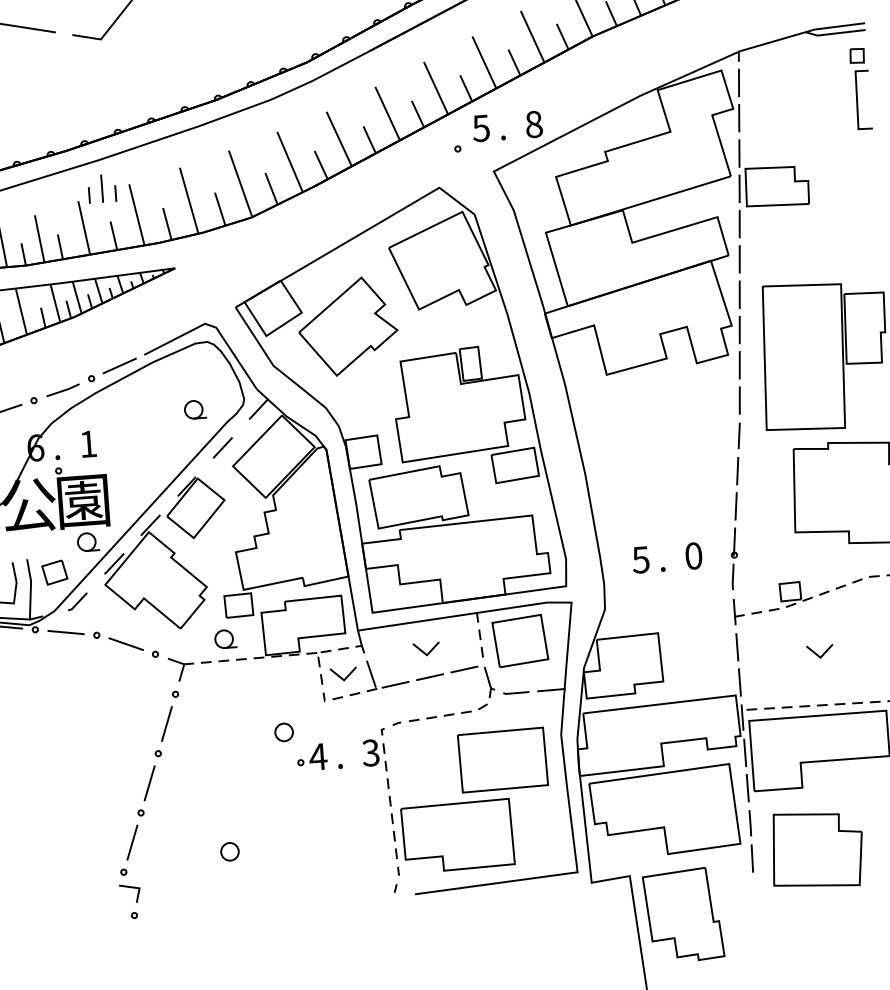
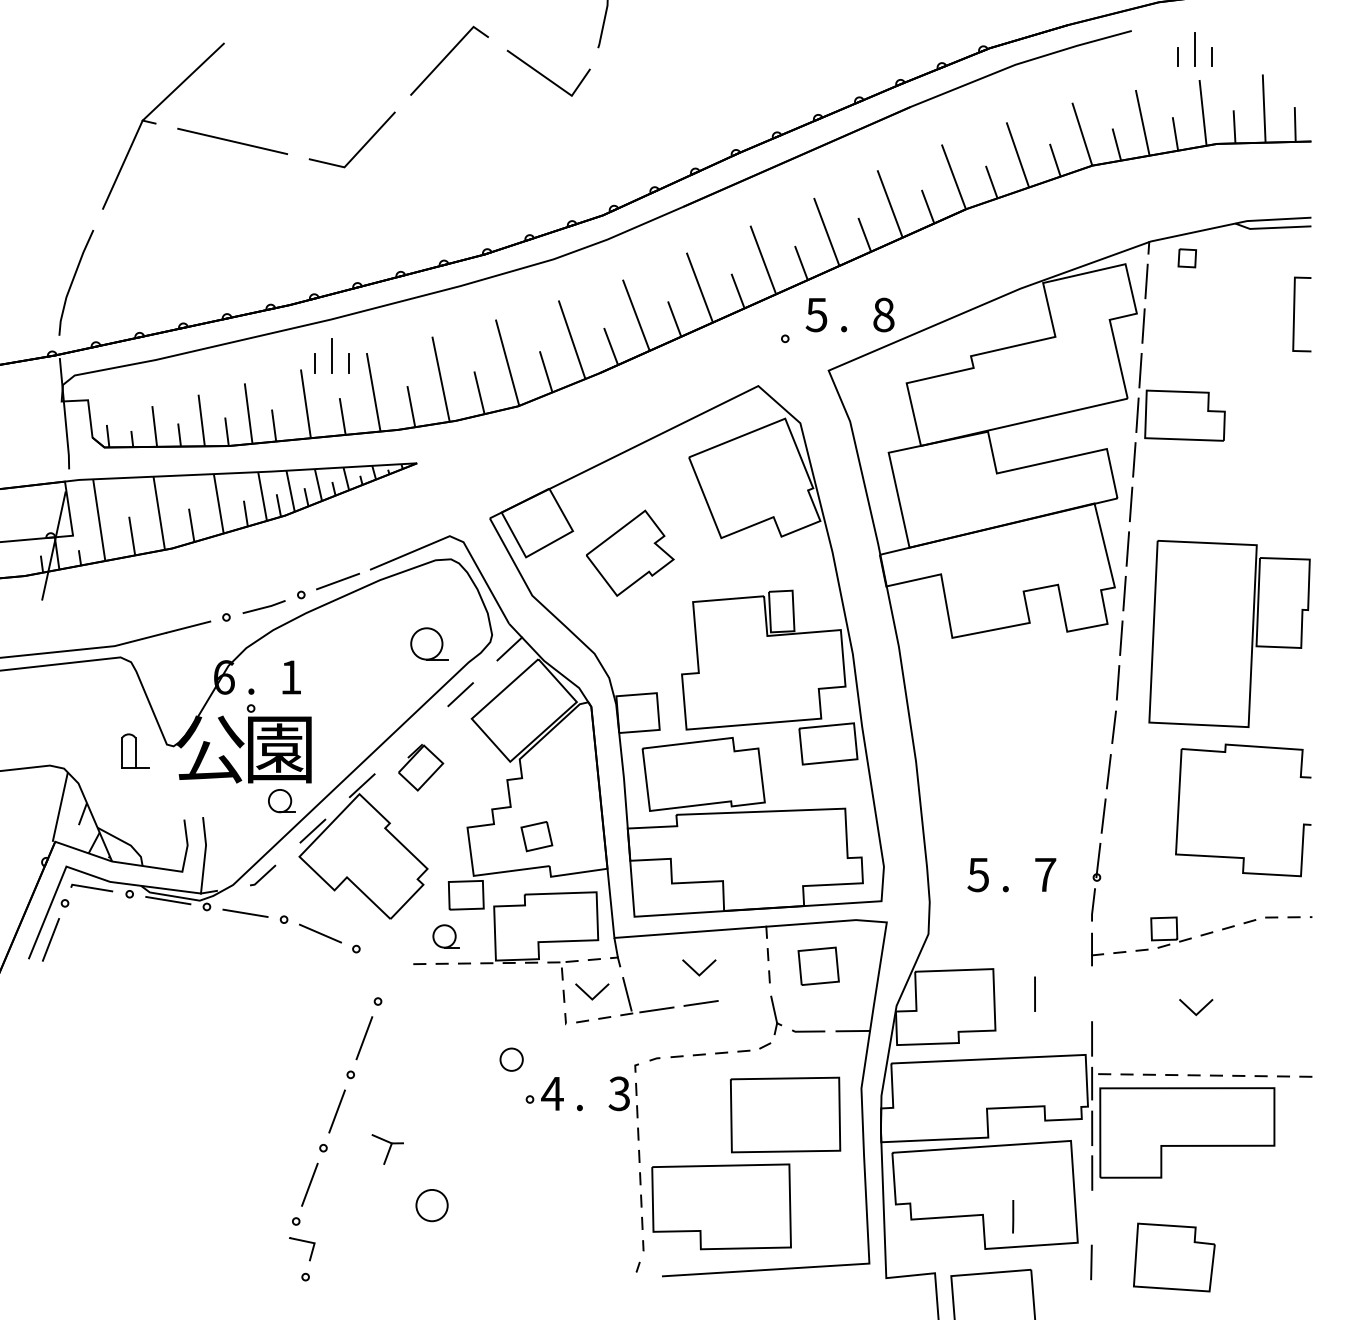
part: (856, 56) -> (1186, 258), moved
part: (348, 326) -> (630, 553), size x0.7
part: (194, 409) -> (428, 643), size x1.4
part: (195, 507) -> (420, 767), size x0.6
text: (693, 555) -> (1045, 874), 0 -> 7
part: (54, 572) -> (536, 836), moved
part: (520, 641) -> (818, 966), size x0.6
line: (736, 646) -> (1034, 993), moved
part: (181, 669) -> (387, 1149), moved
line: (463, 669) -> (744, 996), removed
line: (750, 823) -> (1013, 1216), moved
part: (817, 849) -> (1174, 1257), size x0.7
circle: (230, 851) -> (432, 1205), size x1.4

